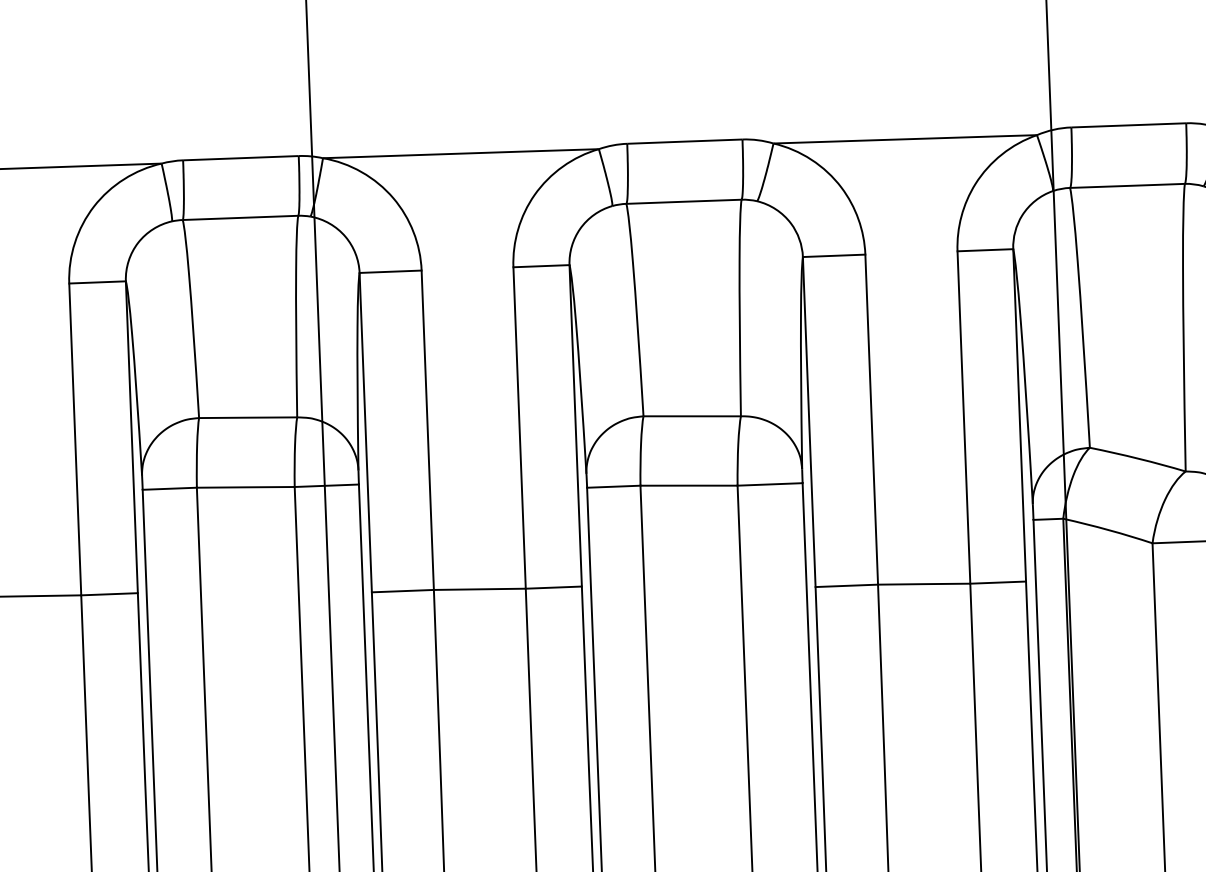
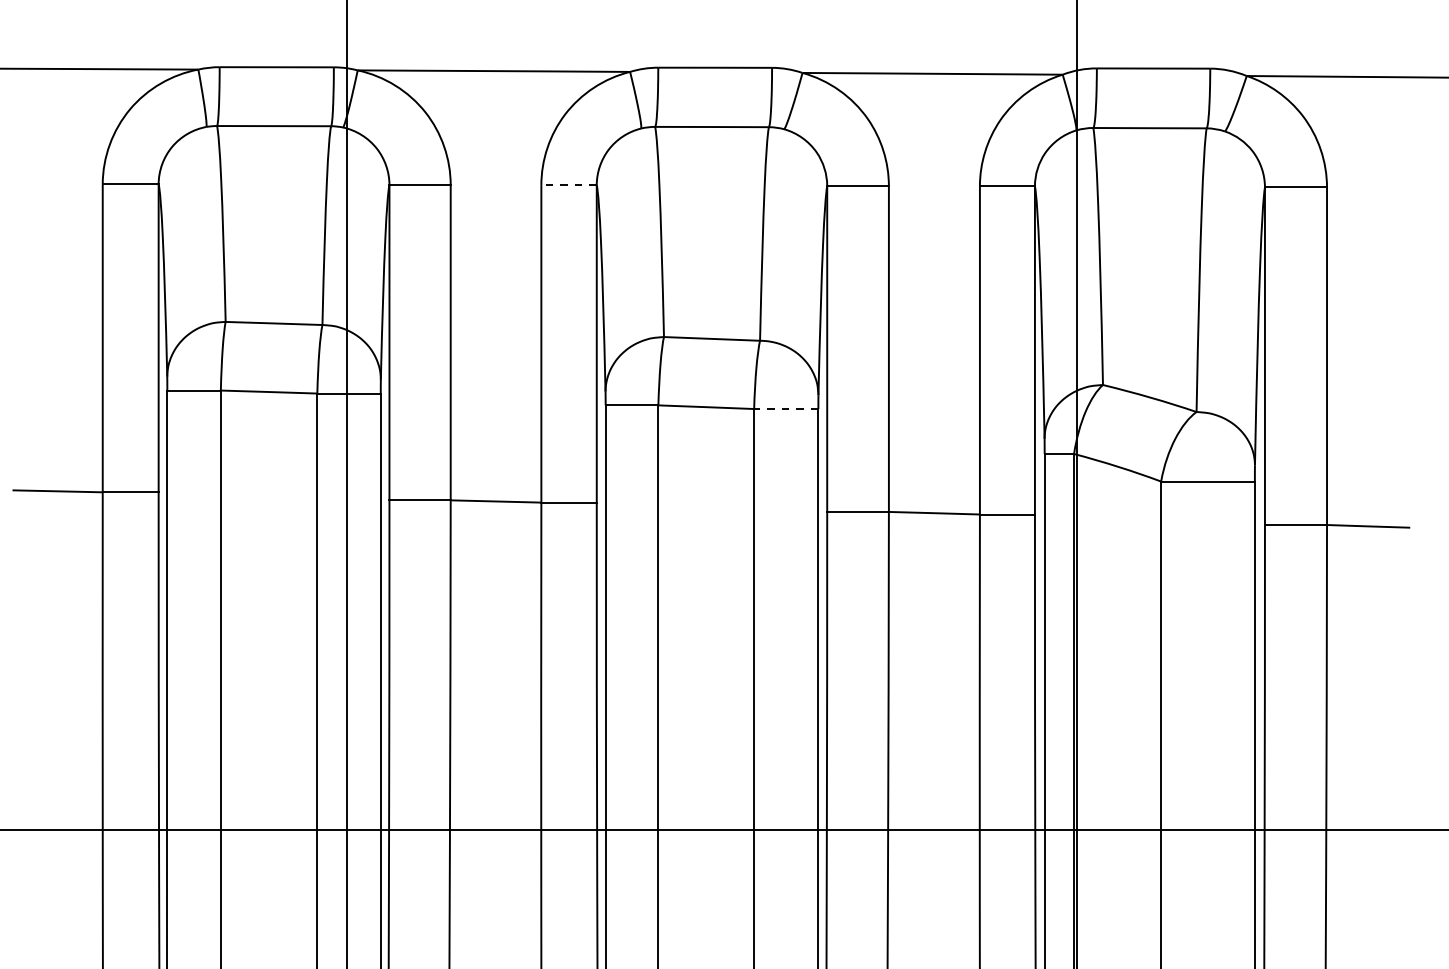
line: (541, 266) -> (569, 185), solid -> dashed
line: (769, 484) -> (785, 409), solid -> dashed

